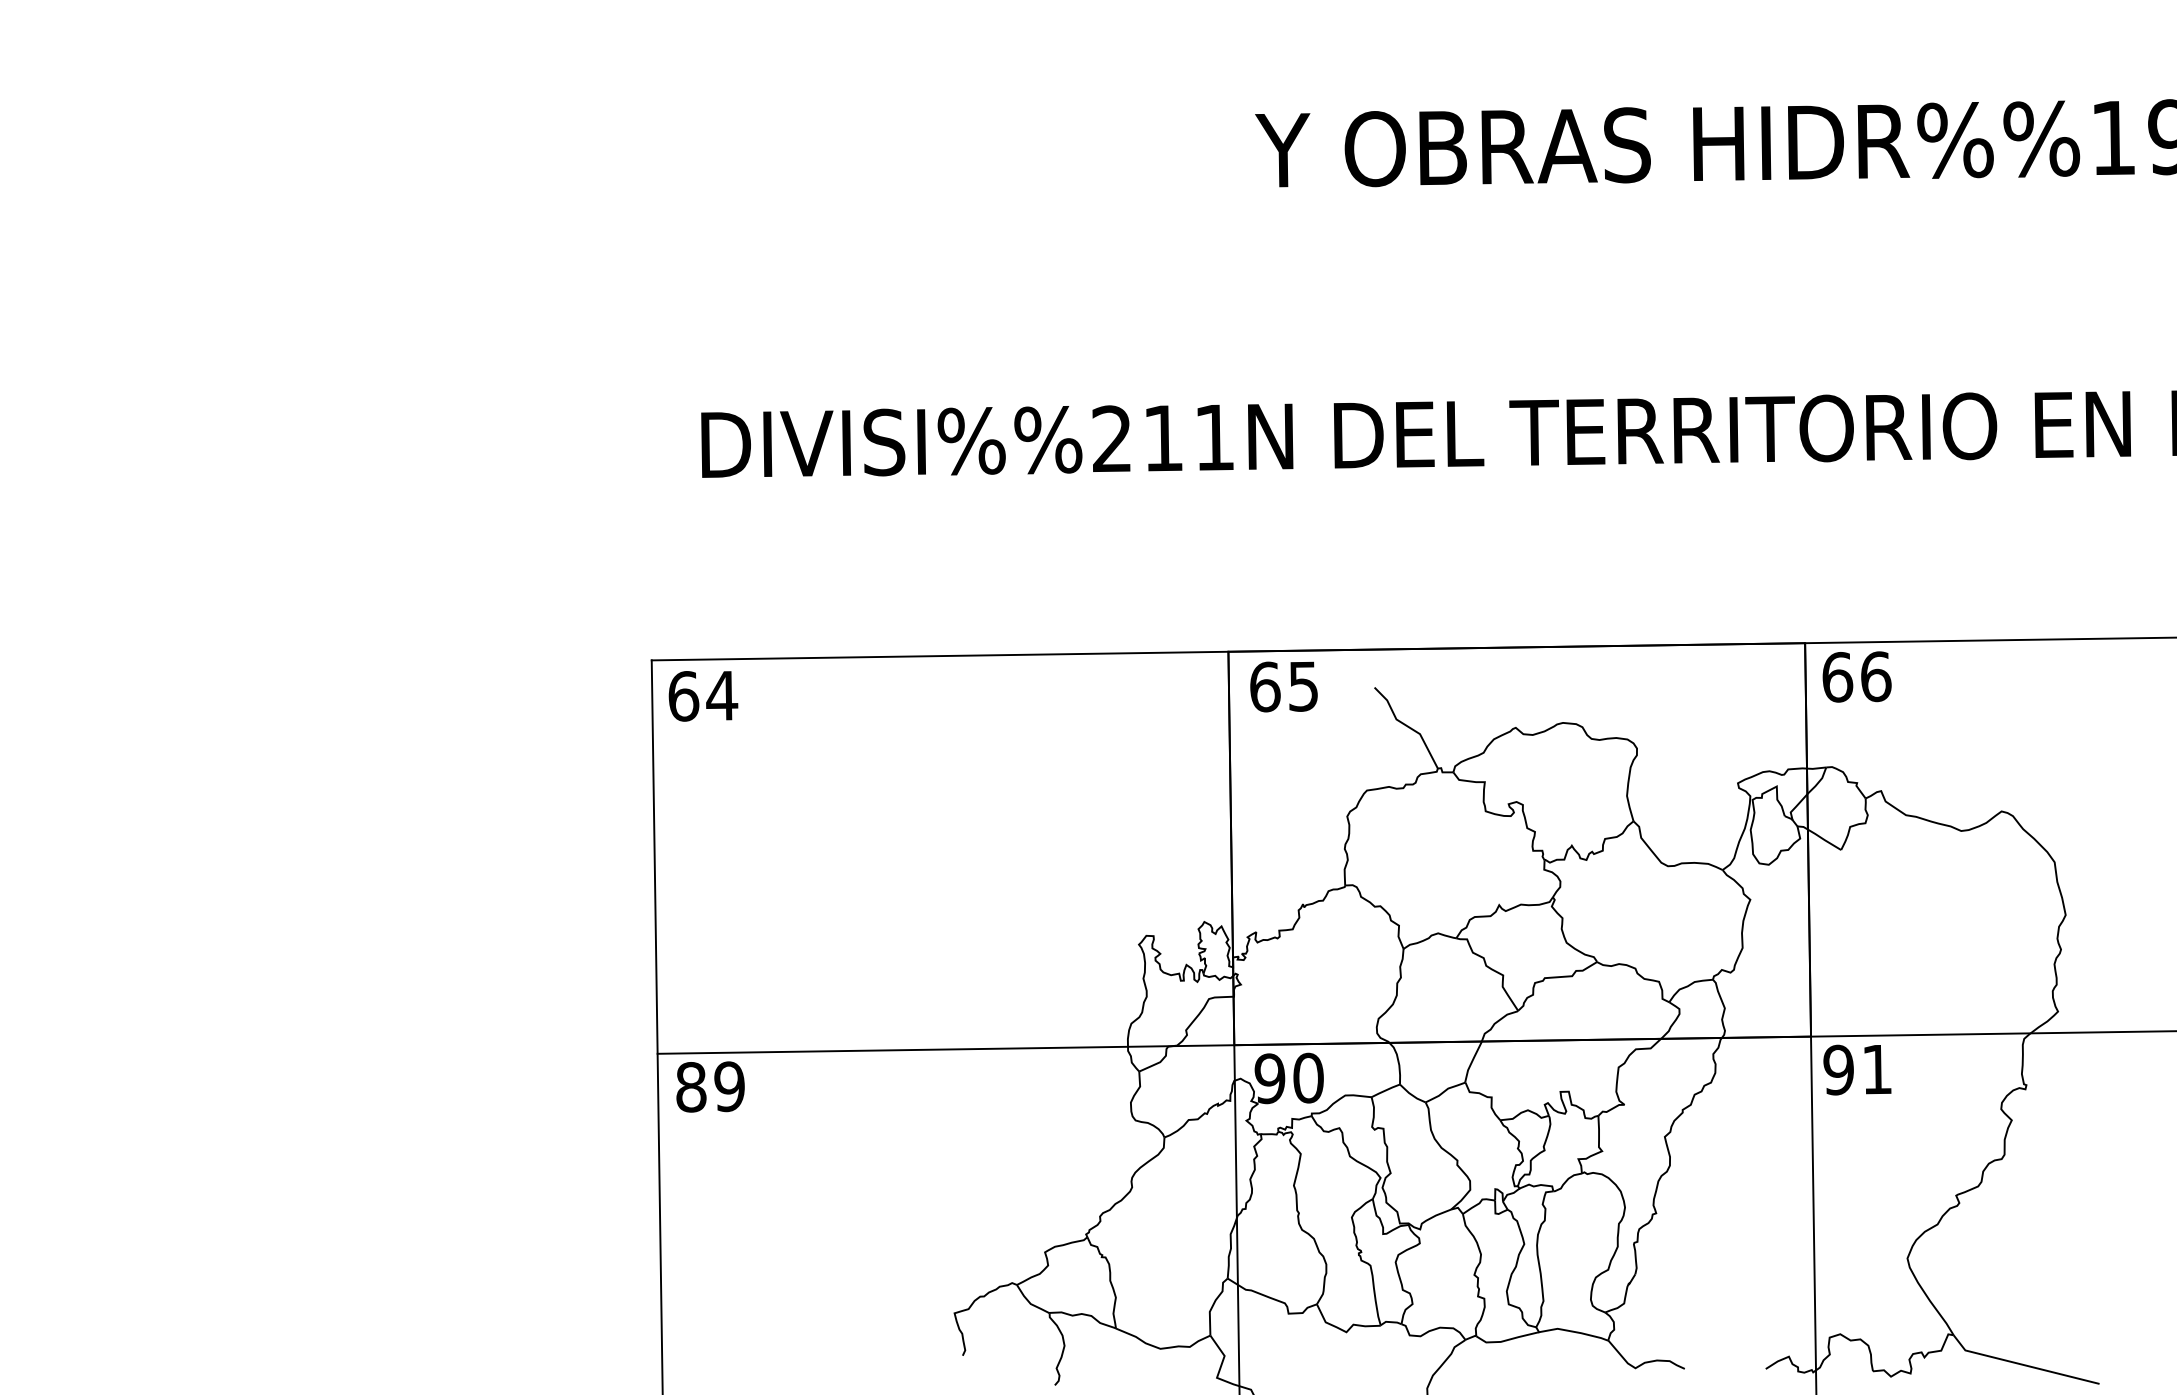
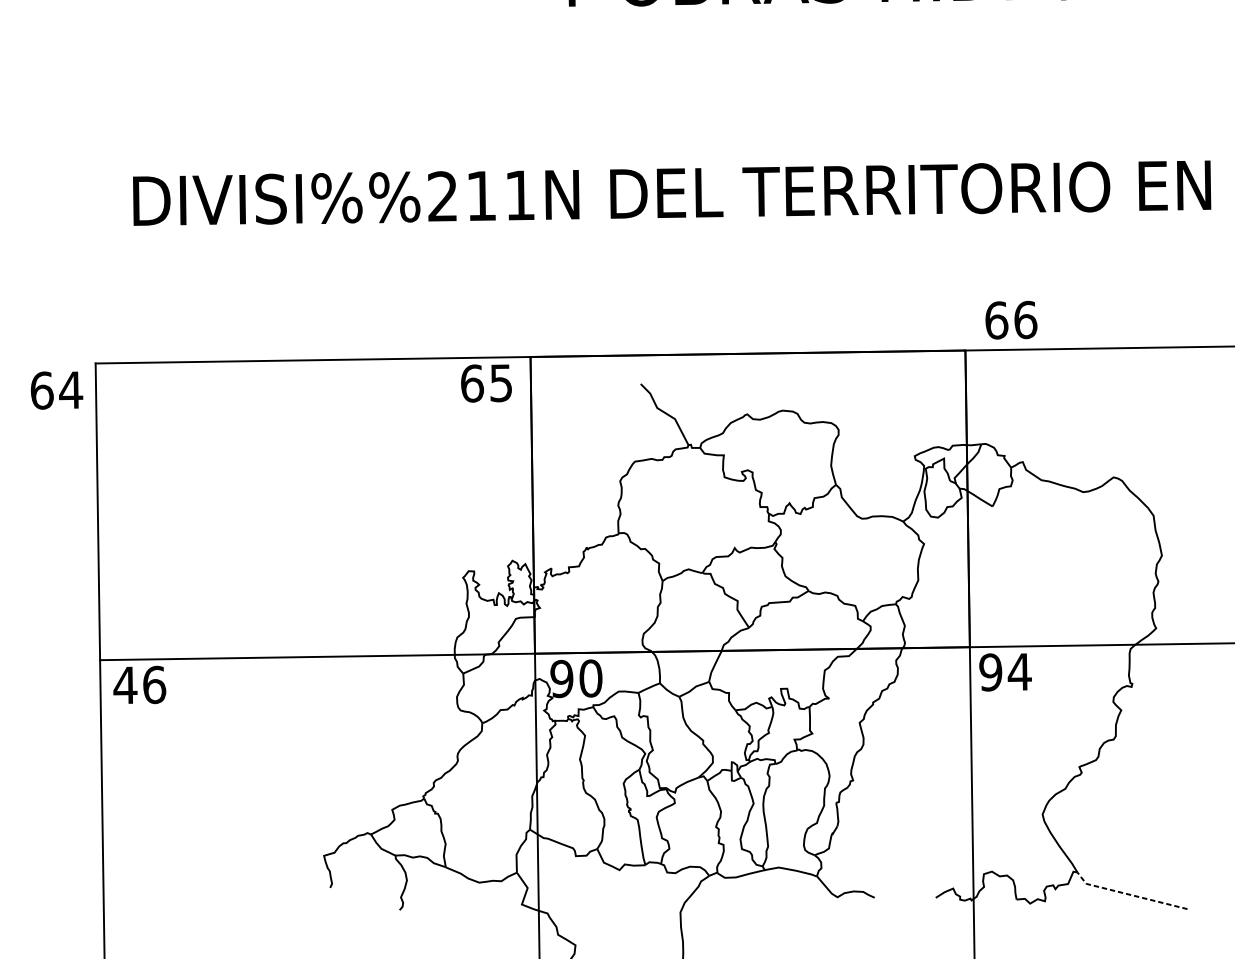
text: (1856, 676) -> (1010, 319), moved
text: (1283, 686) -> (486, 383), moved
text: (703, 696) -> (57, 390), moved
text: (1877, 1069) -> (1020, 672), 91 -> 94
text: (710, 1086) -> (139, 684), 89 -> 46
line: (2022, 1364) -> (1129, 894), solid -> dashed

